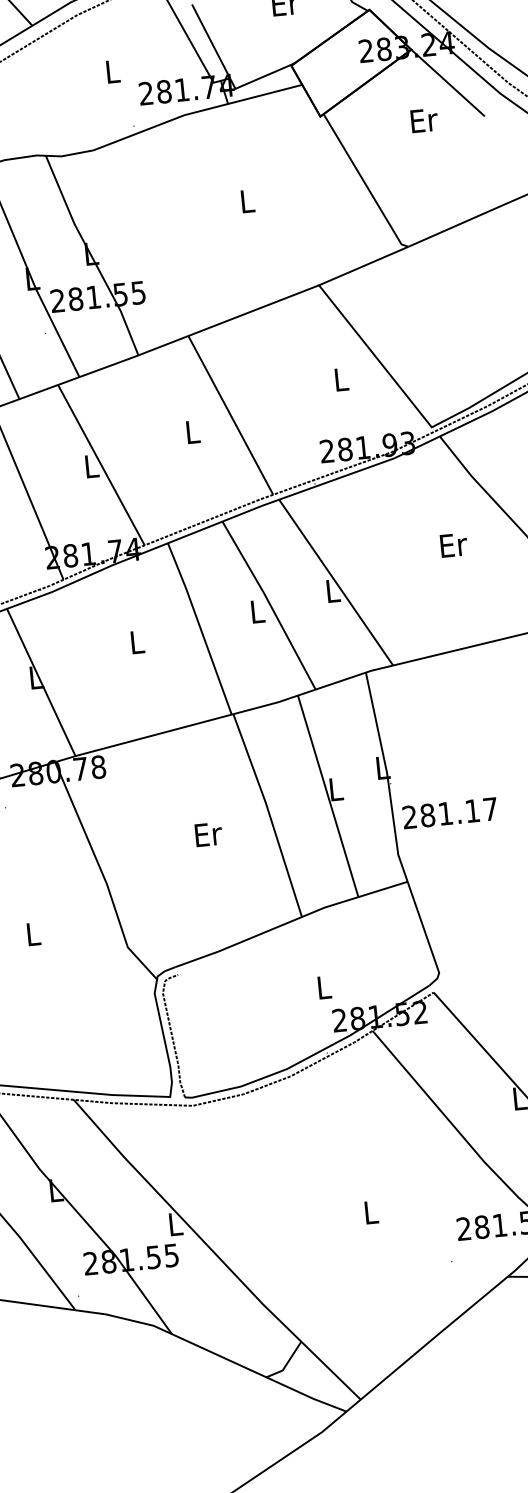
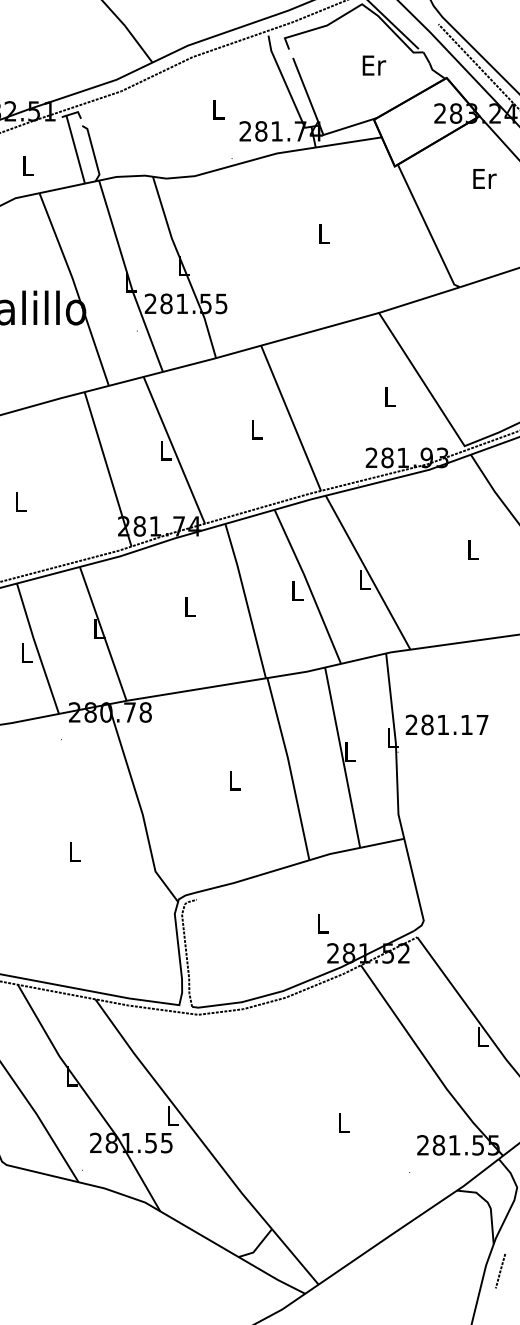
text: (453, 545) -> (473, 550), Er -> L
text: (449, 812) -> (446, 724), moved
text: (208, 834) -> (235, 780), Er -> L

